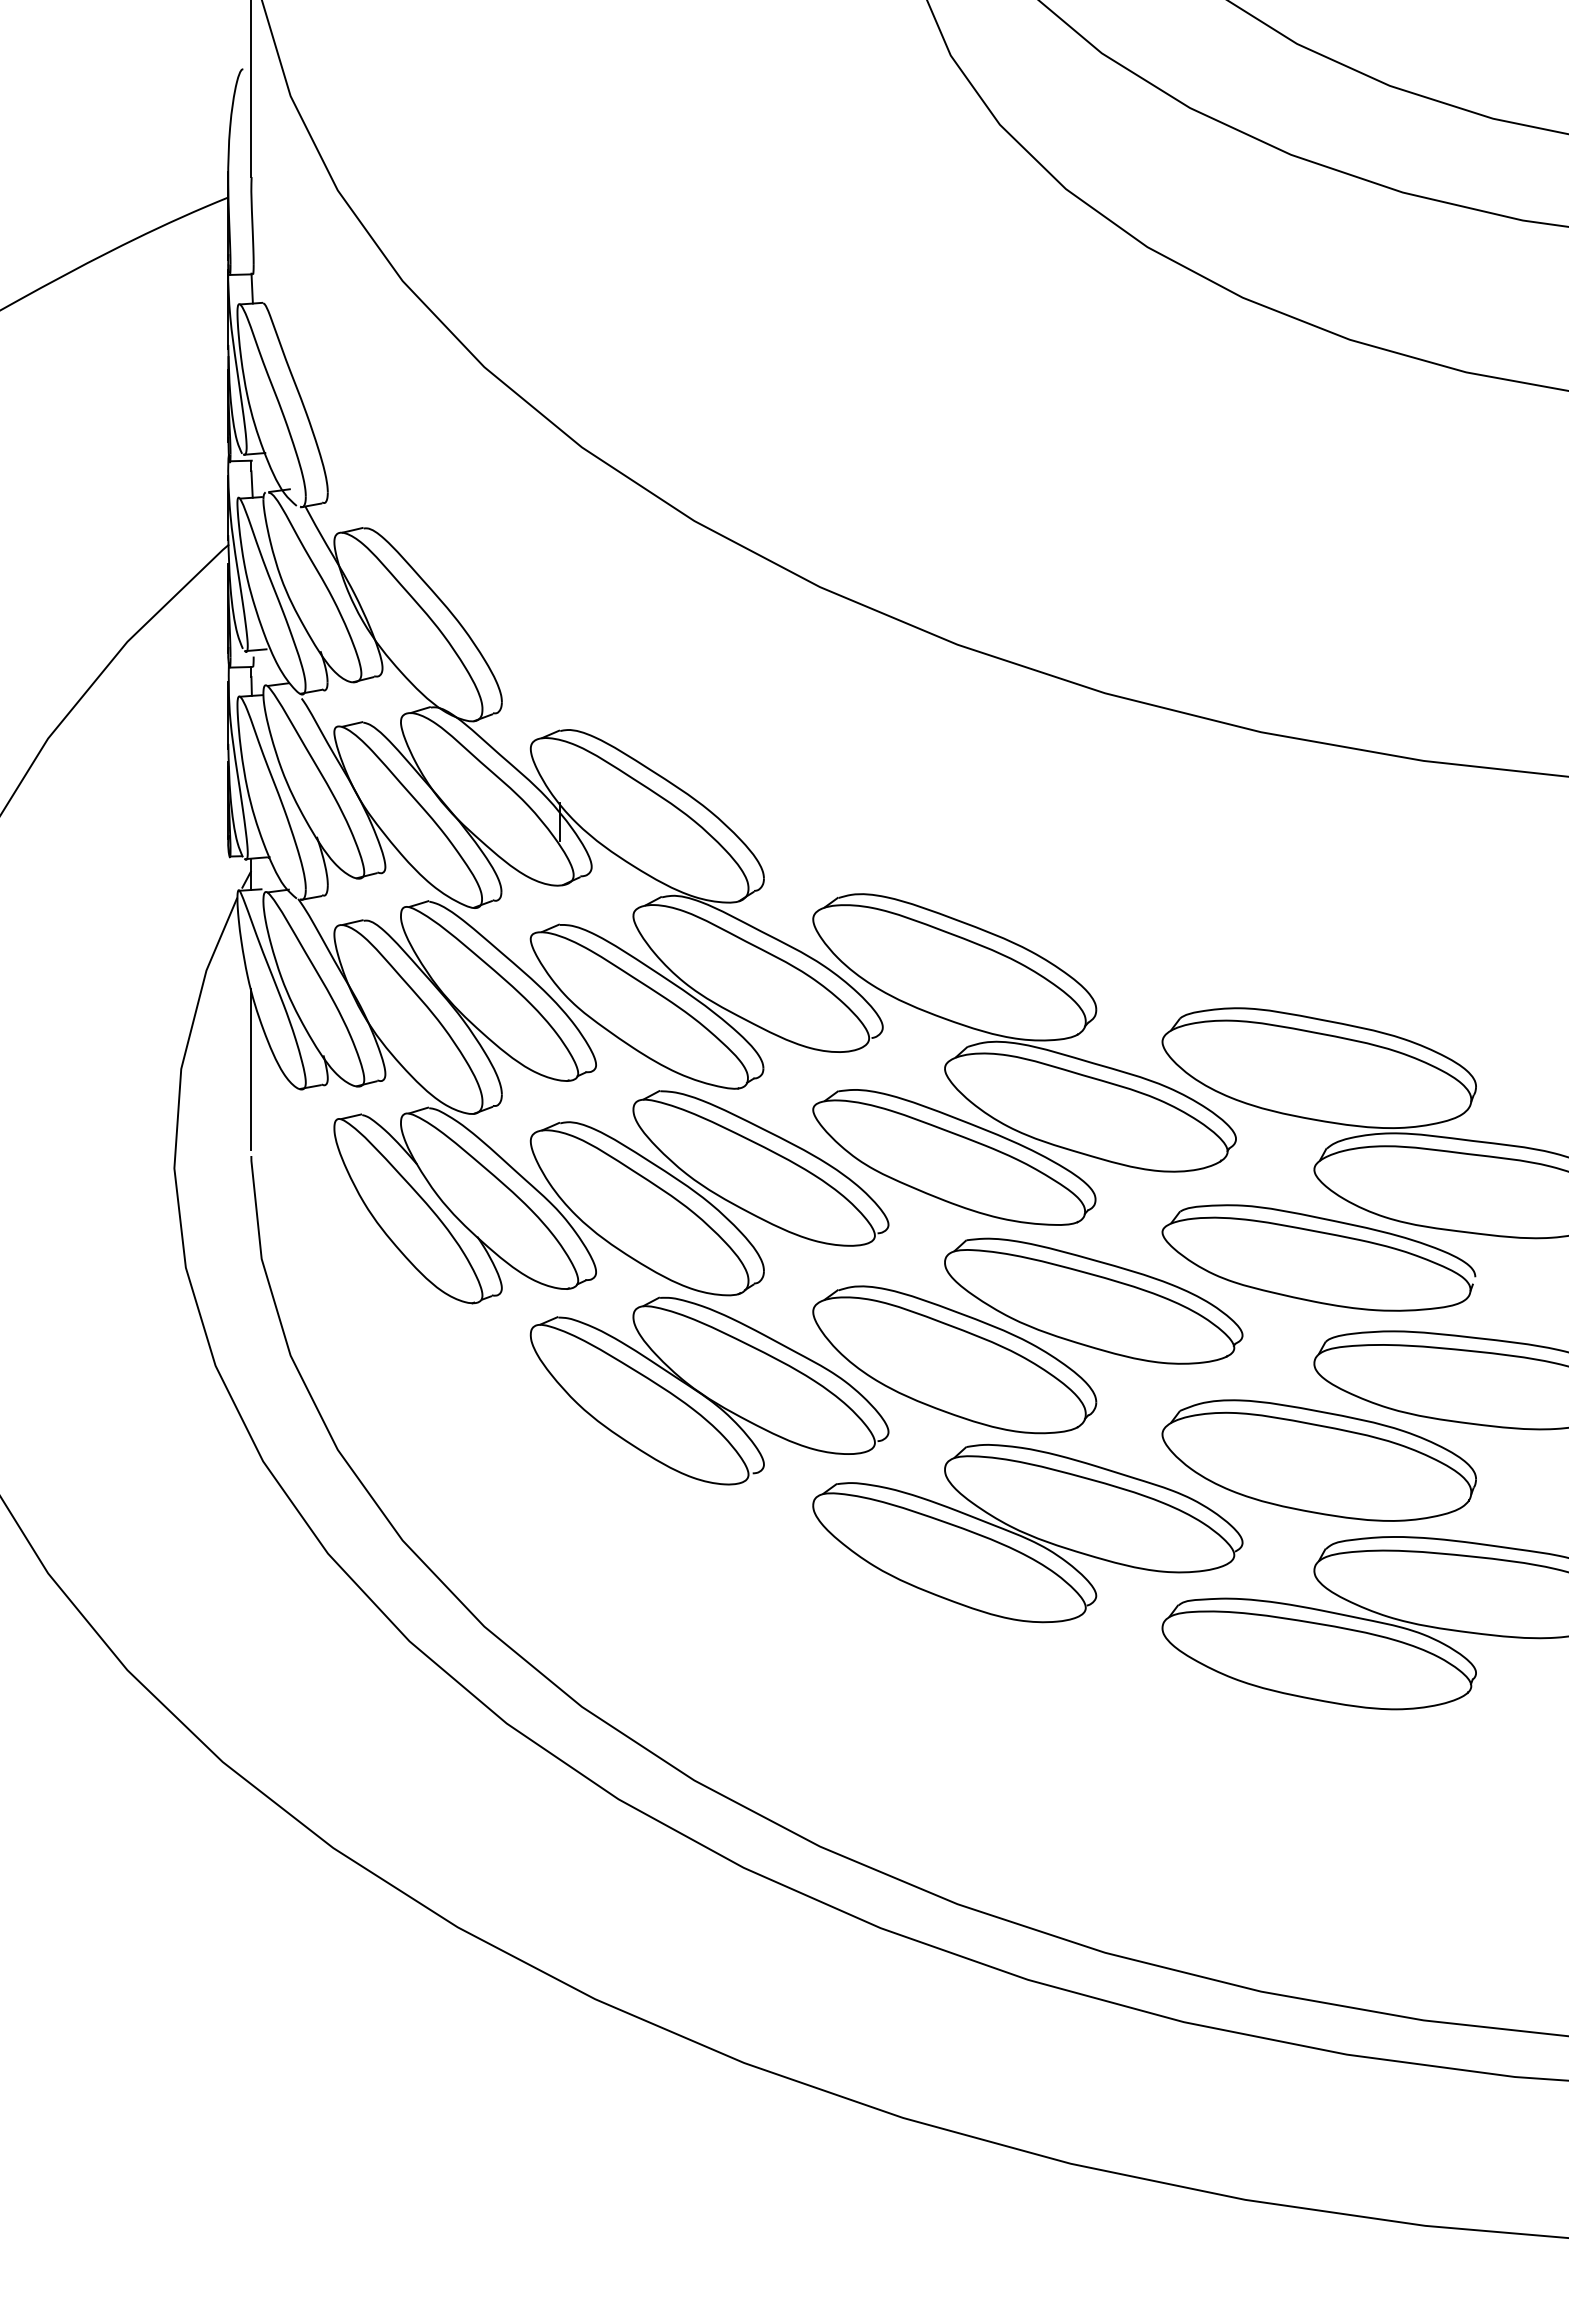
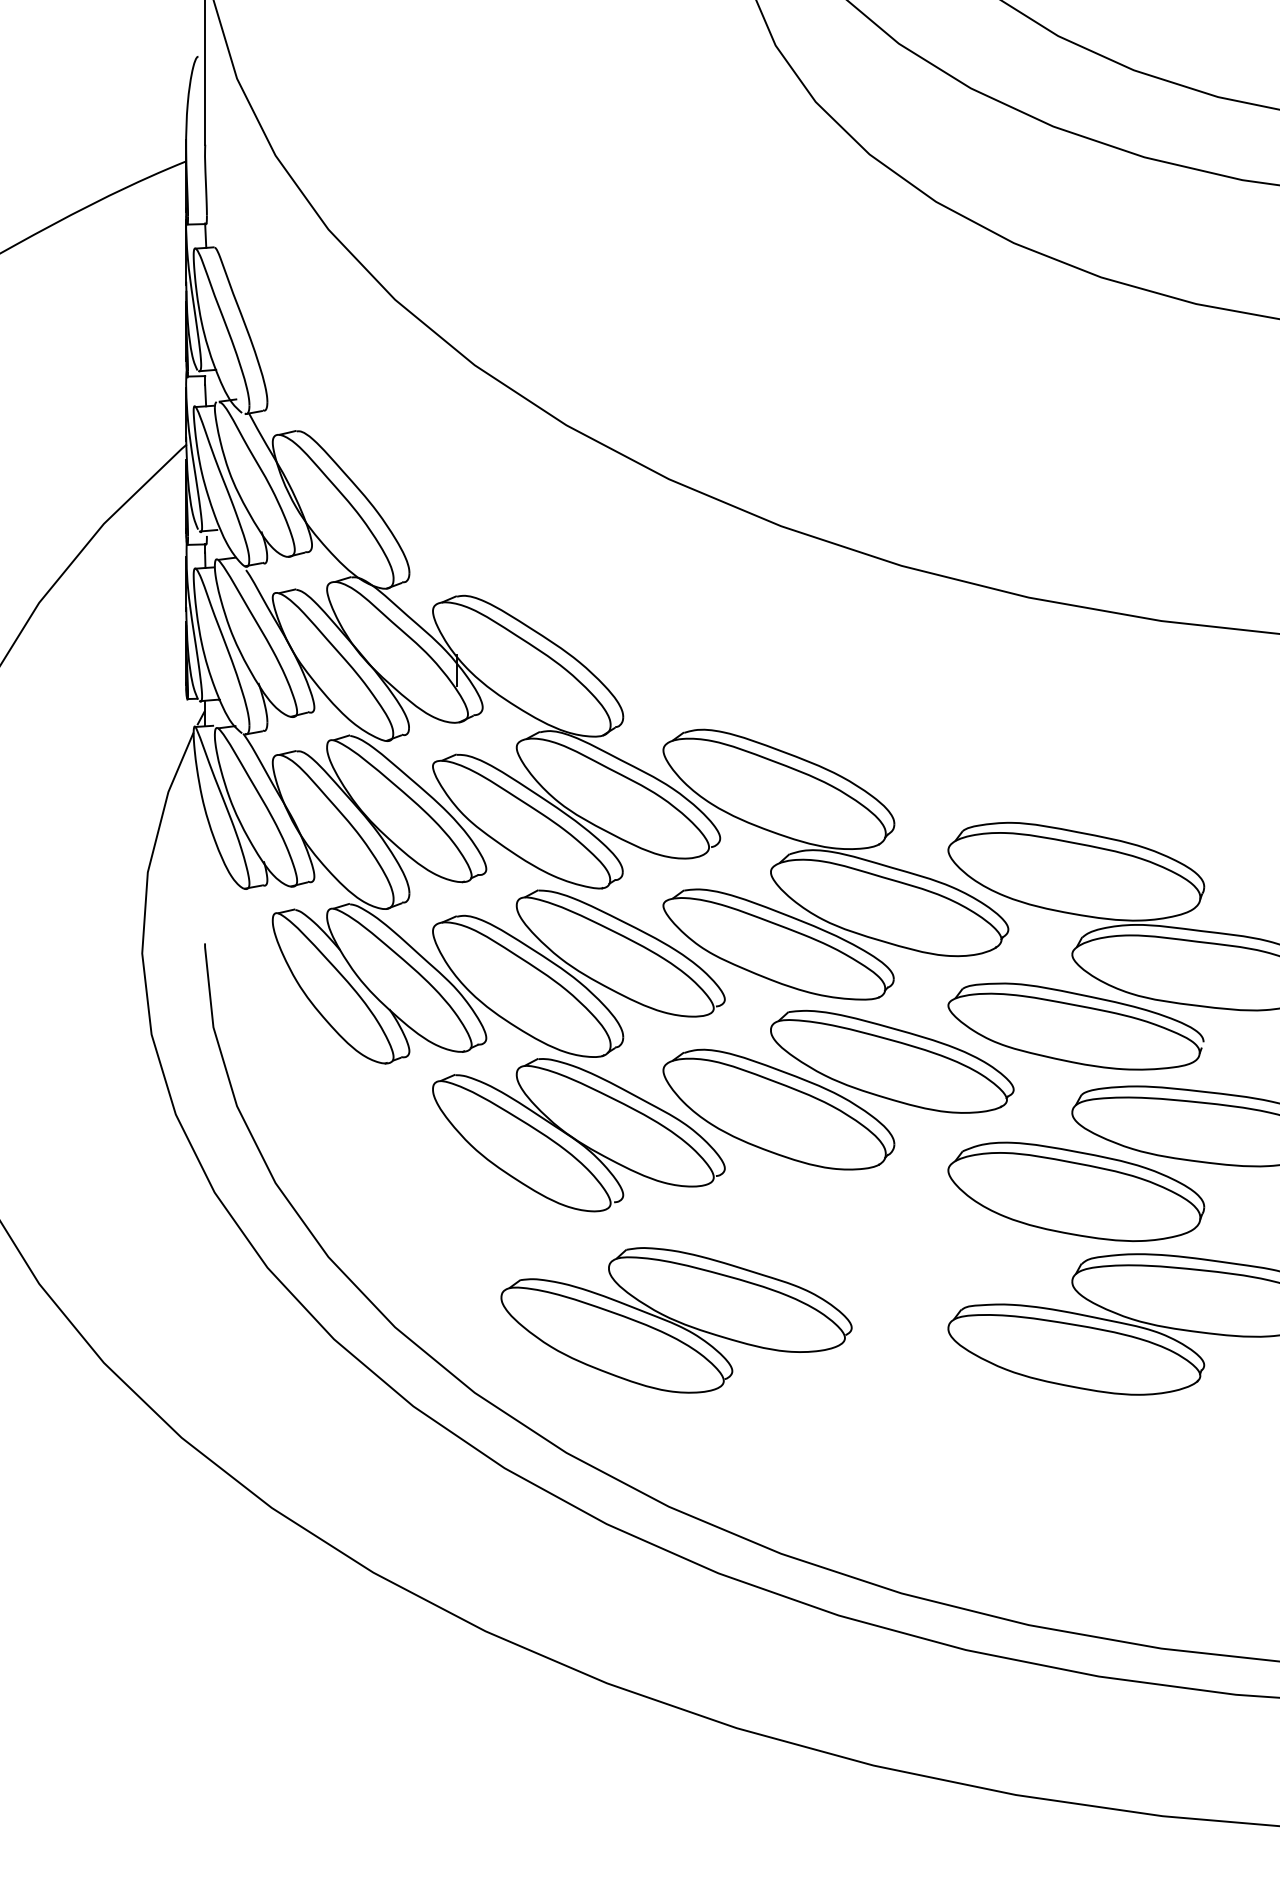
line: (251, 1069) -> (205, 872), removed
part: (1027, 1533) -> (676, 1320), moved

